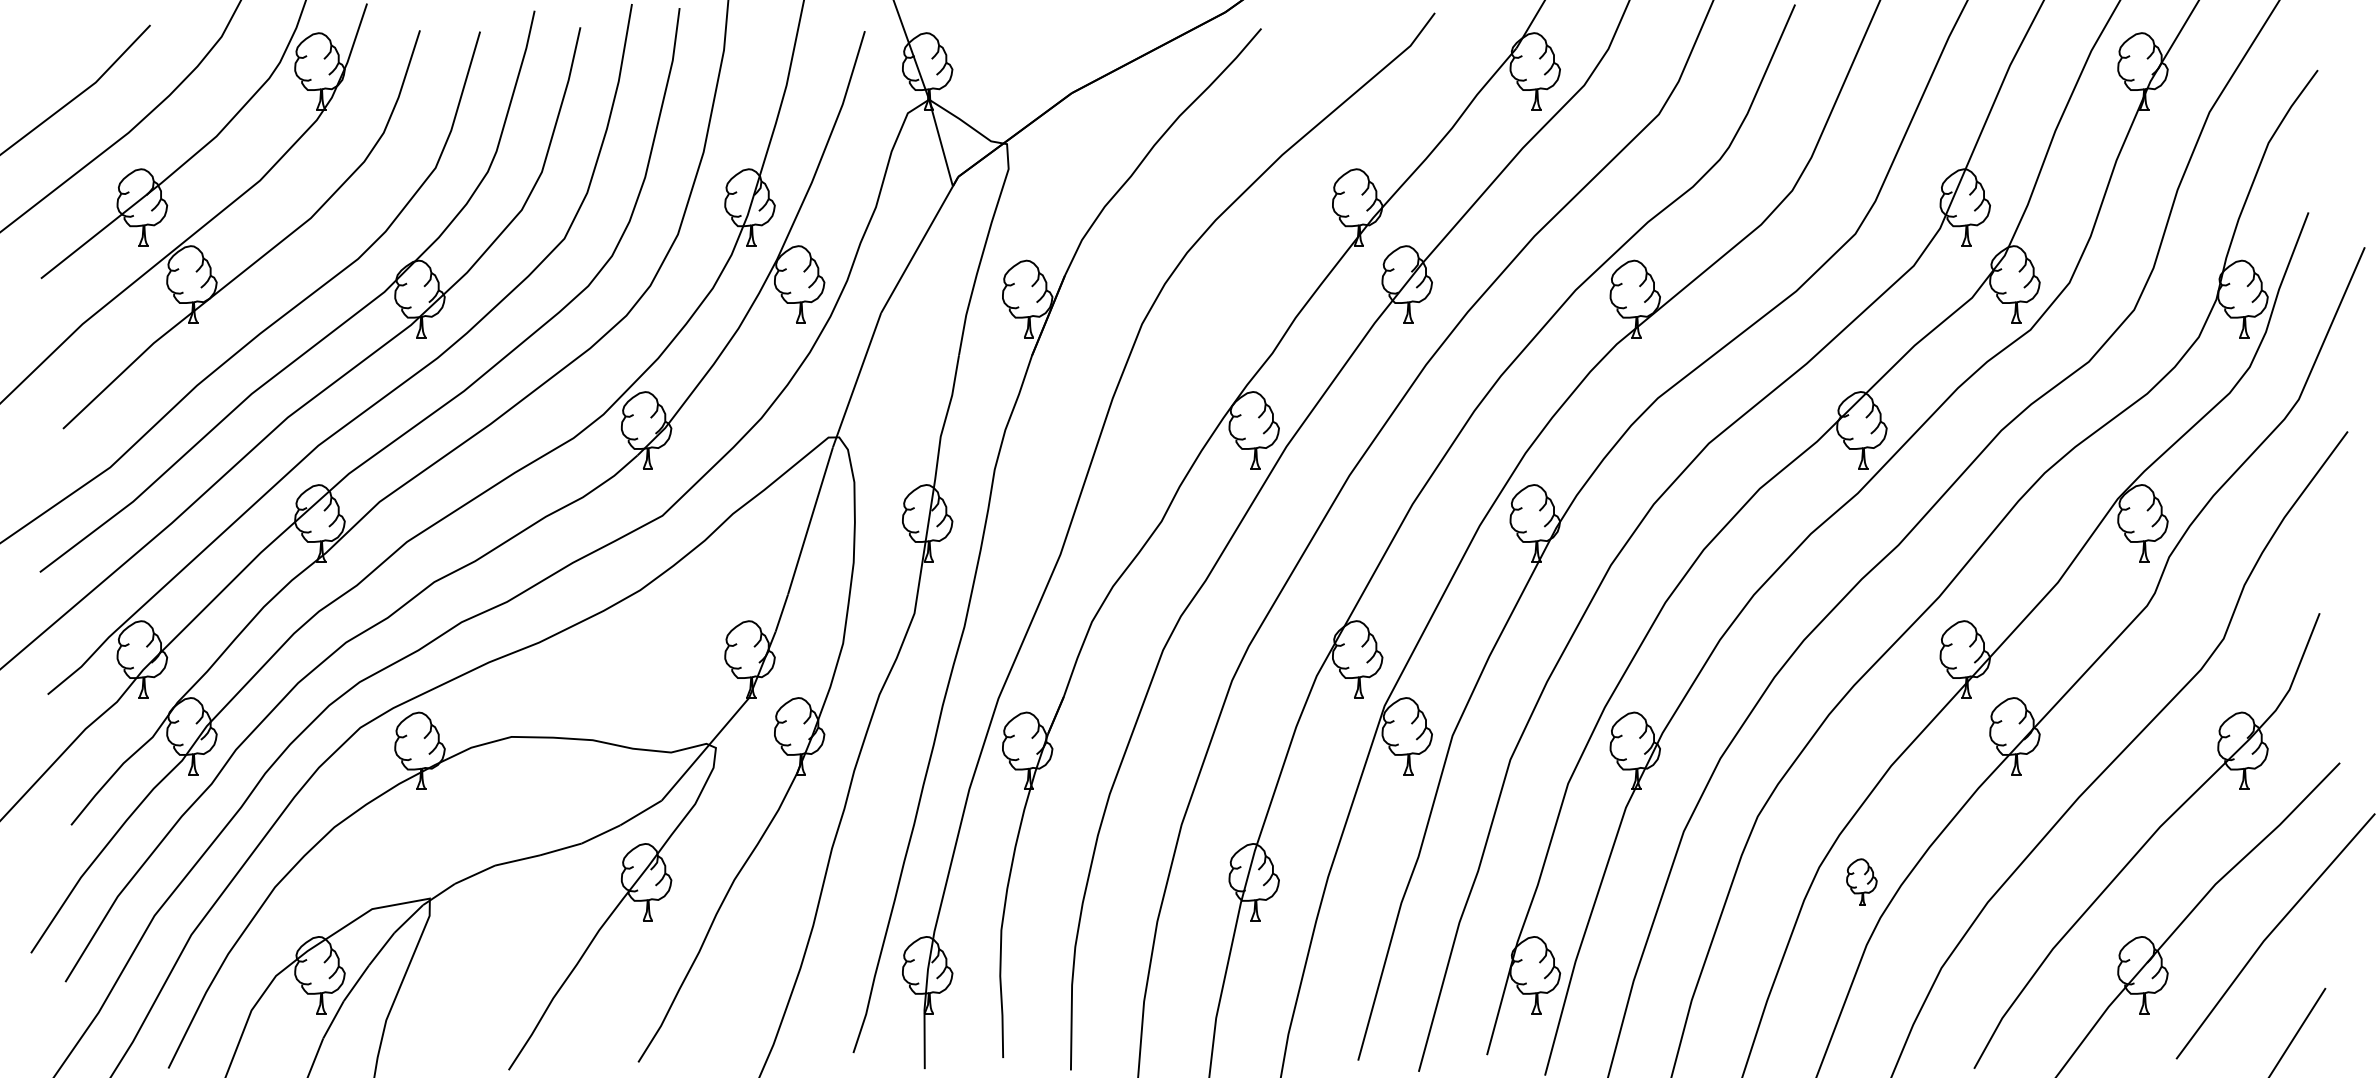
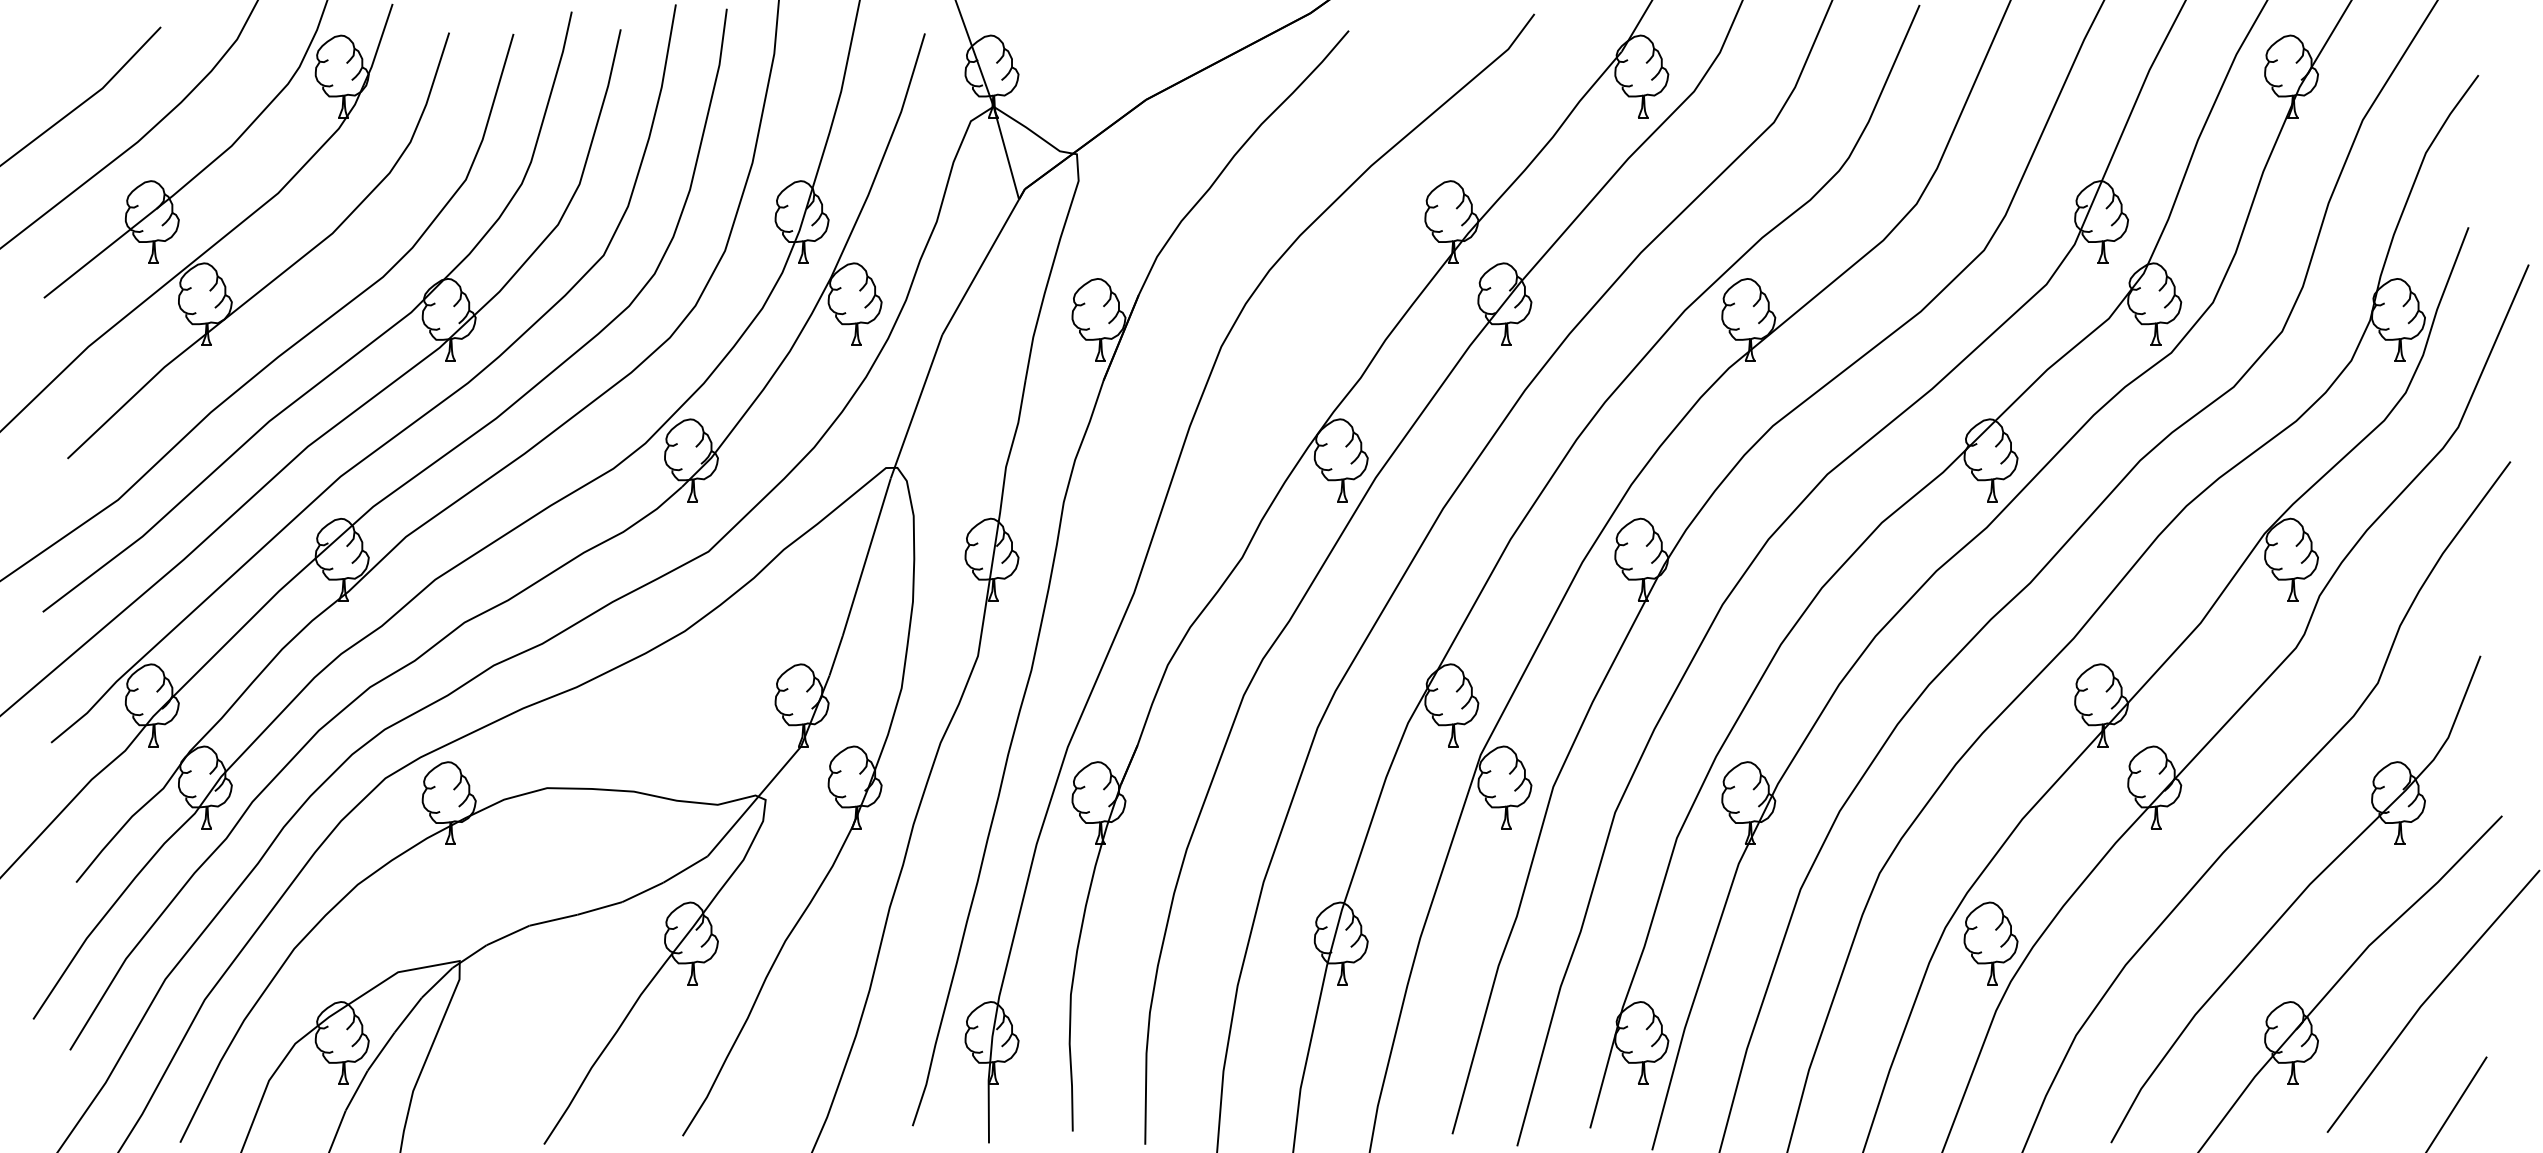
part: (1861, 882) -> (1990, 943), size x1.67

